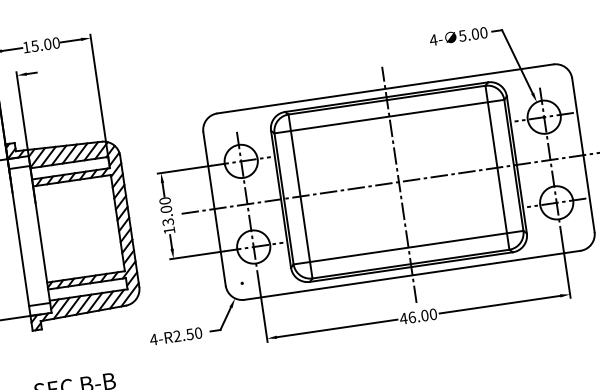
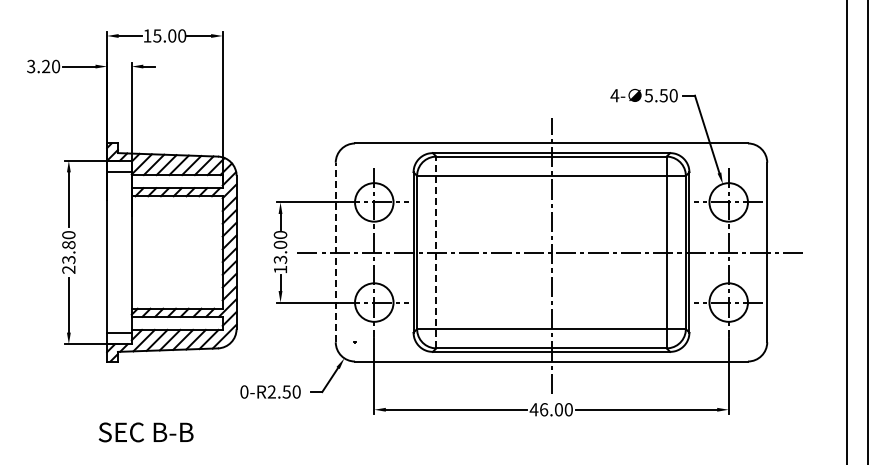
text: (475, 33) -> (663, 95), 5.00 -> 5.50
line: (300, 196) -> (436, 252), solid -> dashed
line: (214, 209) -> (335, 252), solid -> dashed
text: (153, 339) -> (243, 391), 4- -> 0-

